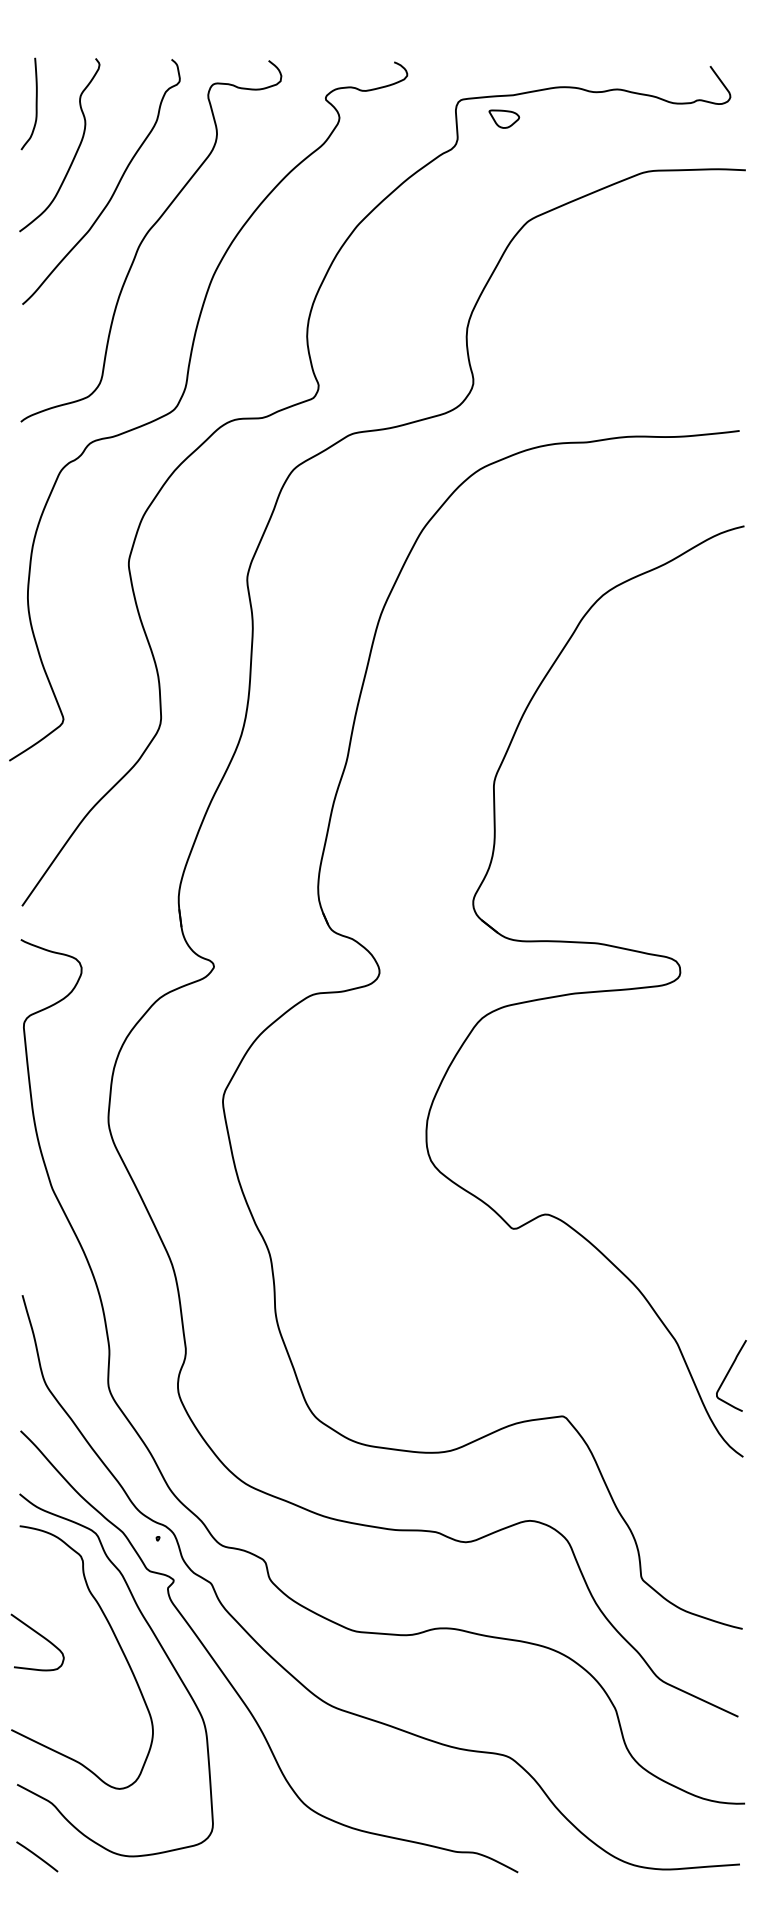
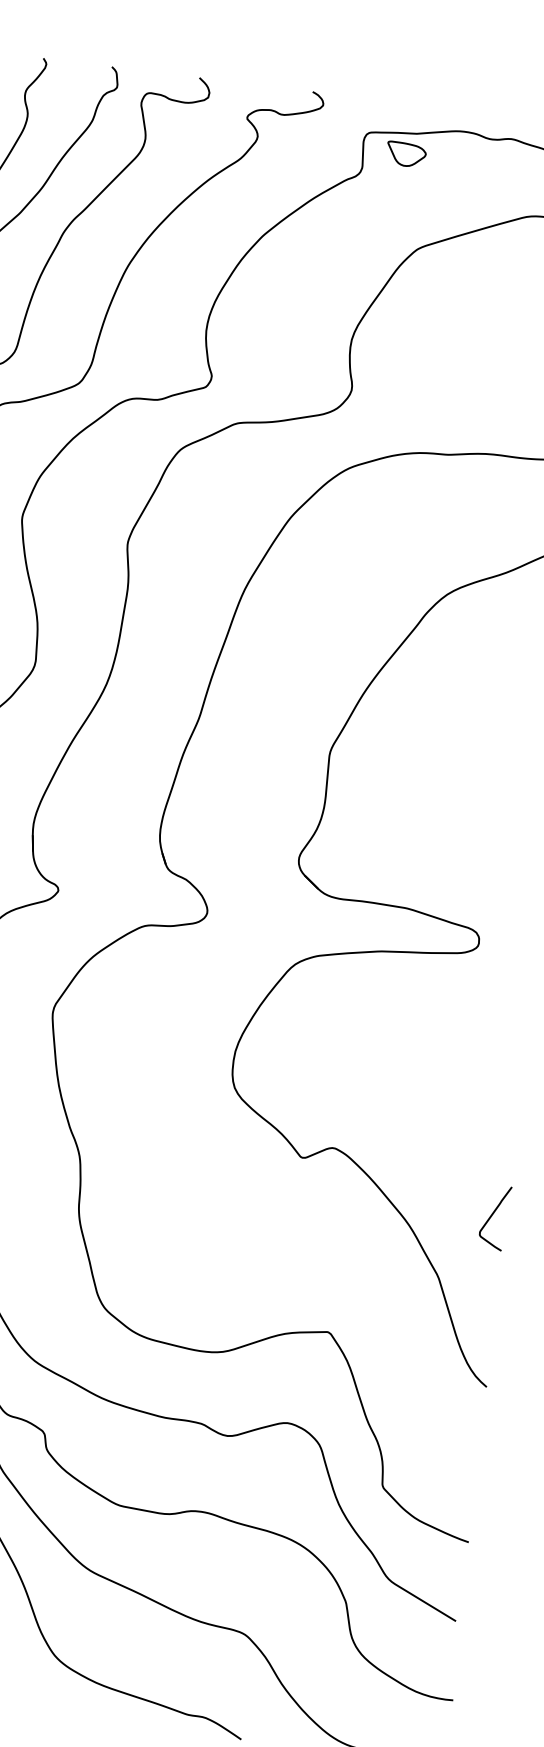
part: (504, 118) -> (406, 153), size x1.43
curve: (728, 1374) -> (492, 1216), moved

